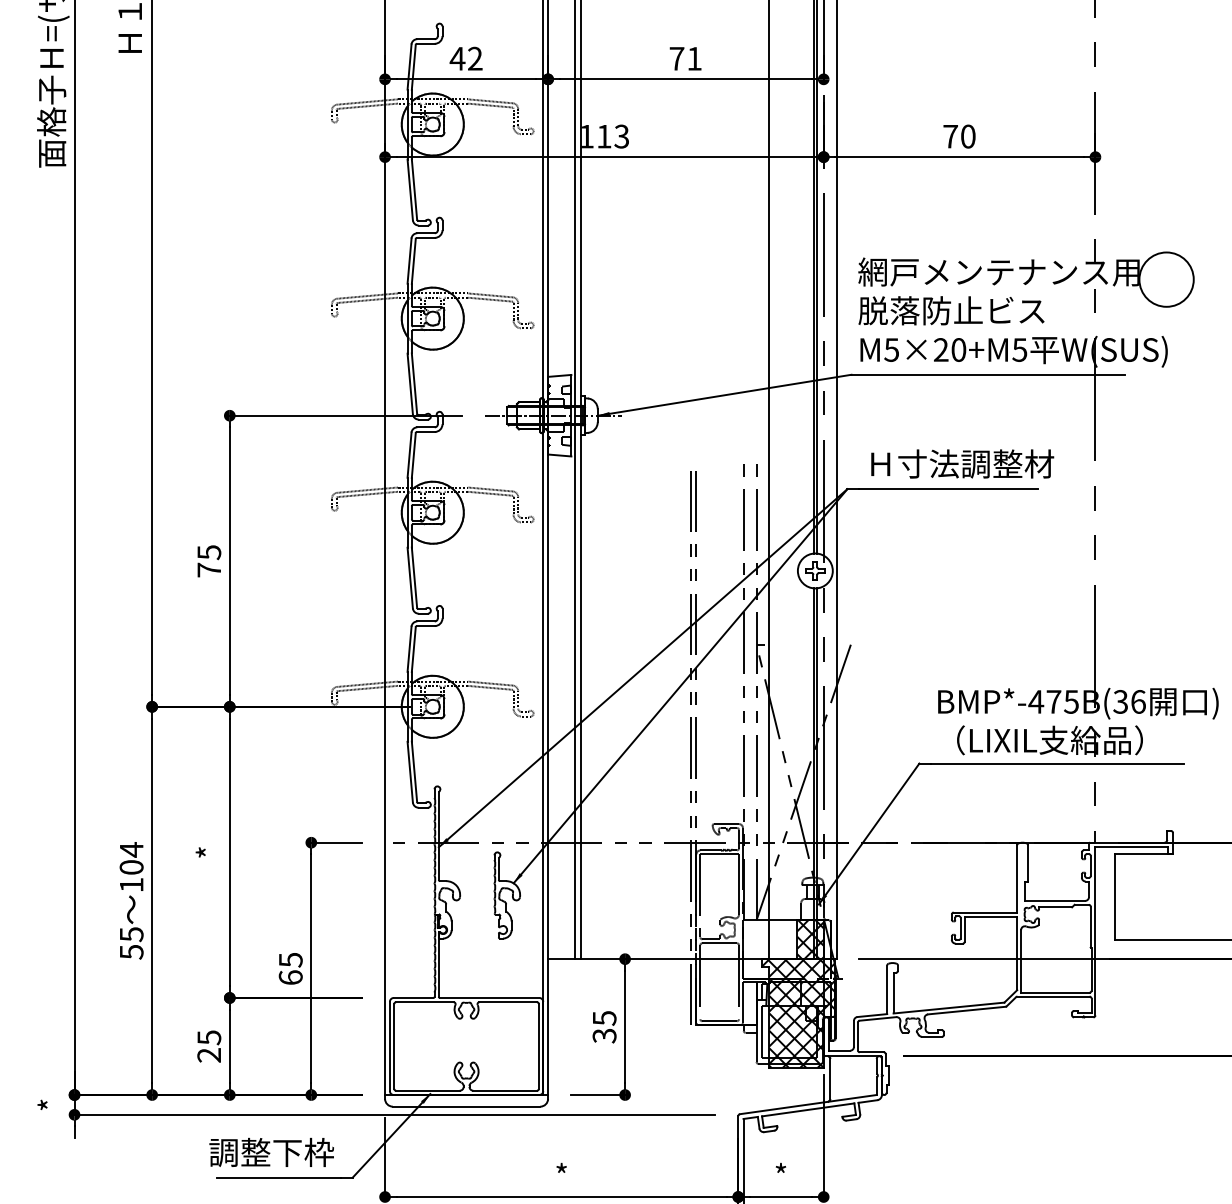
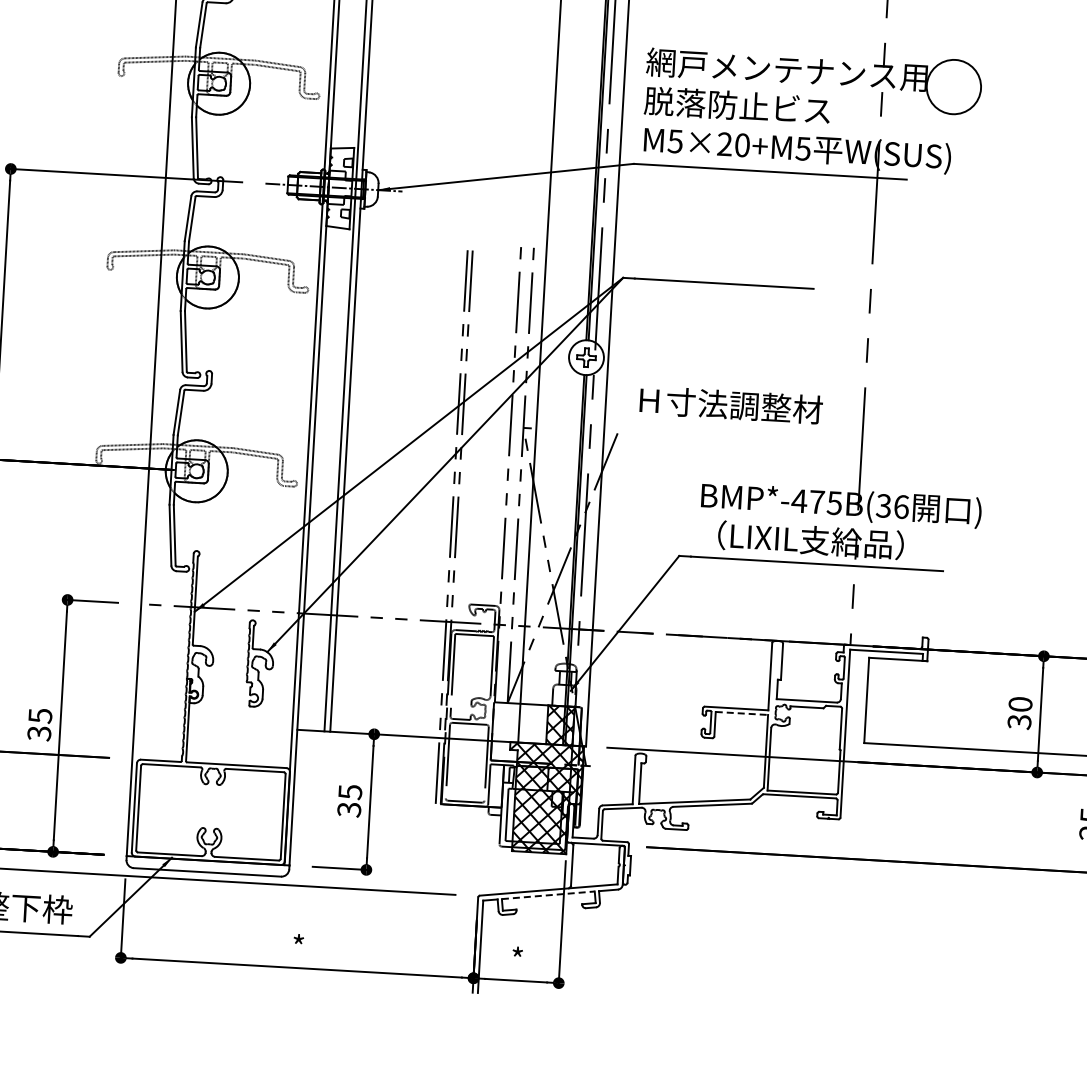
text: (962, 463) -> (731, 404), moved
line: (991, 917) -> (742, 713), solid -> dashed
text: (290, 977) -> (39, 733), 65 -> 35
line: (808, 1109) -> (548, 894), solid -> dashed

